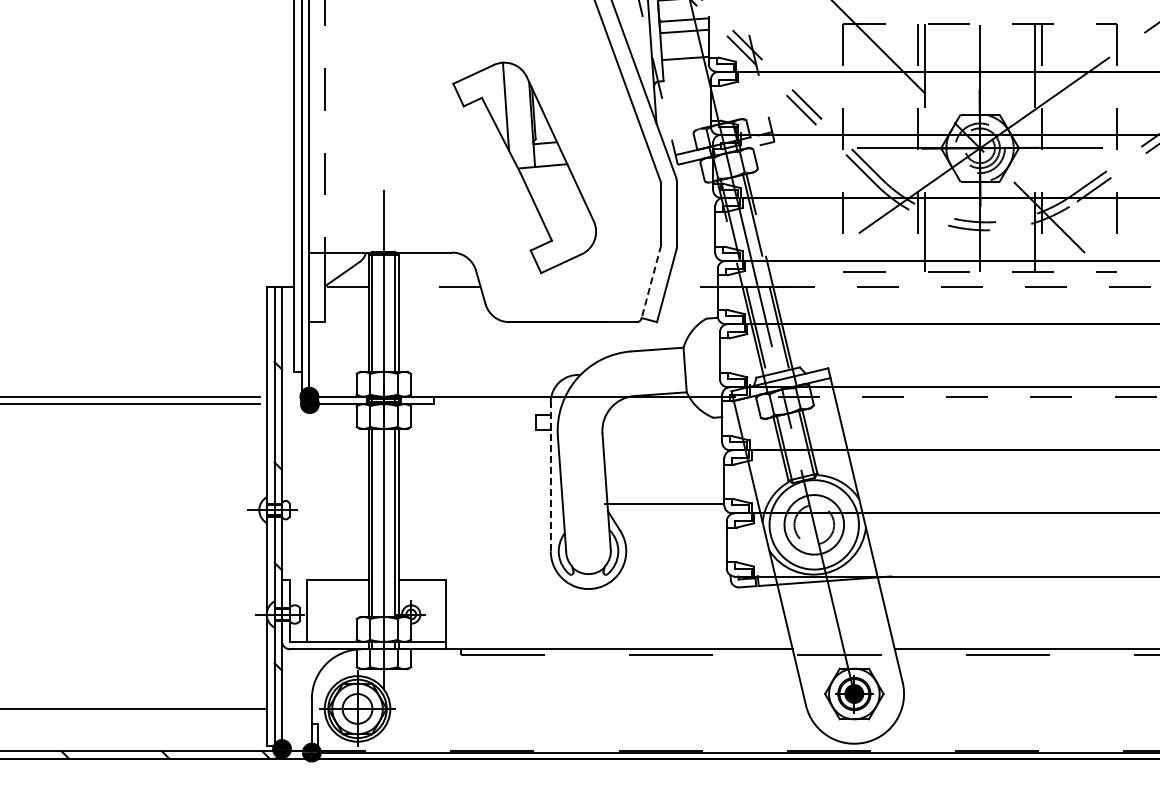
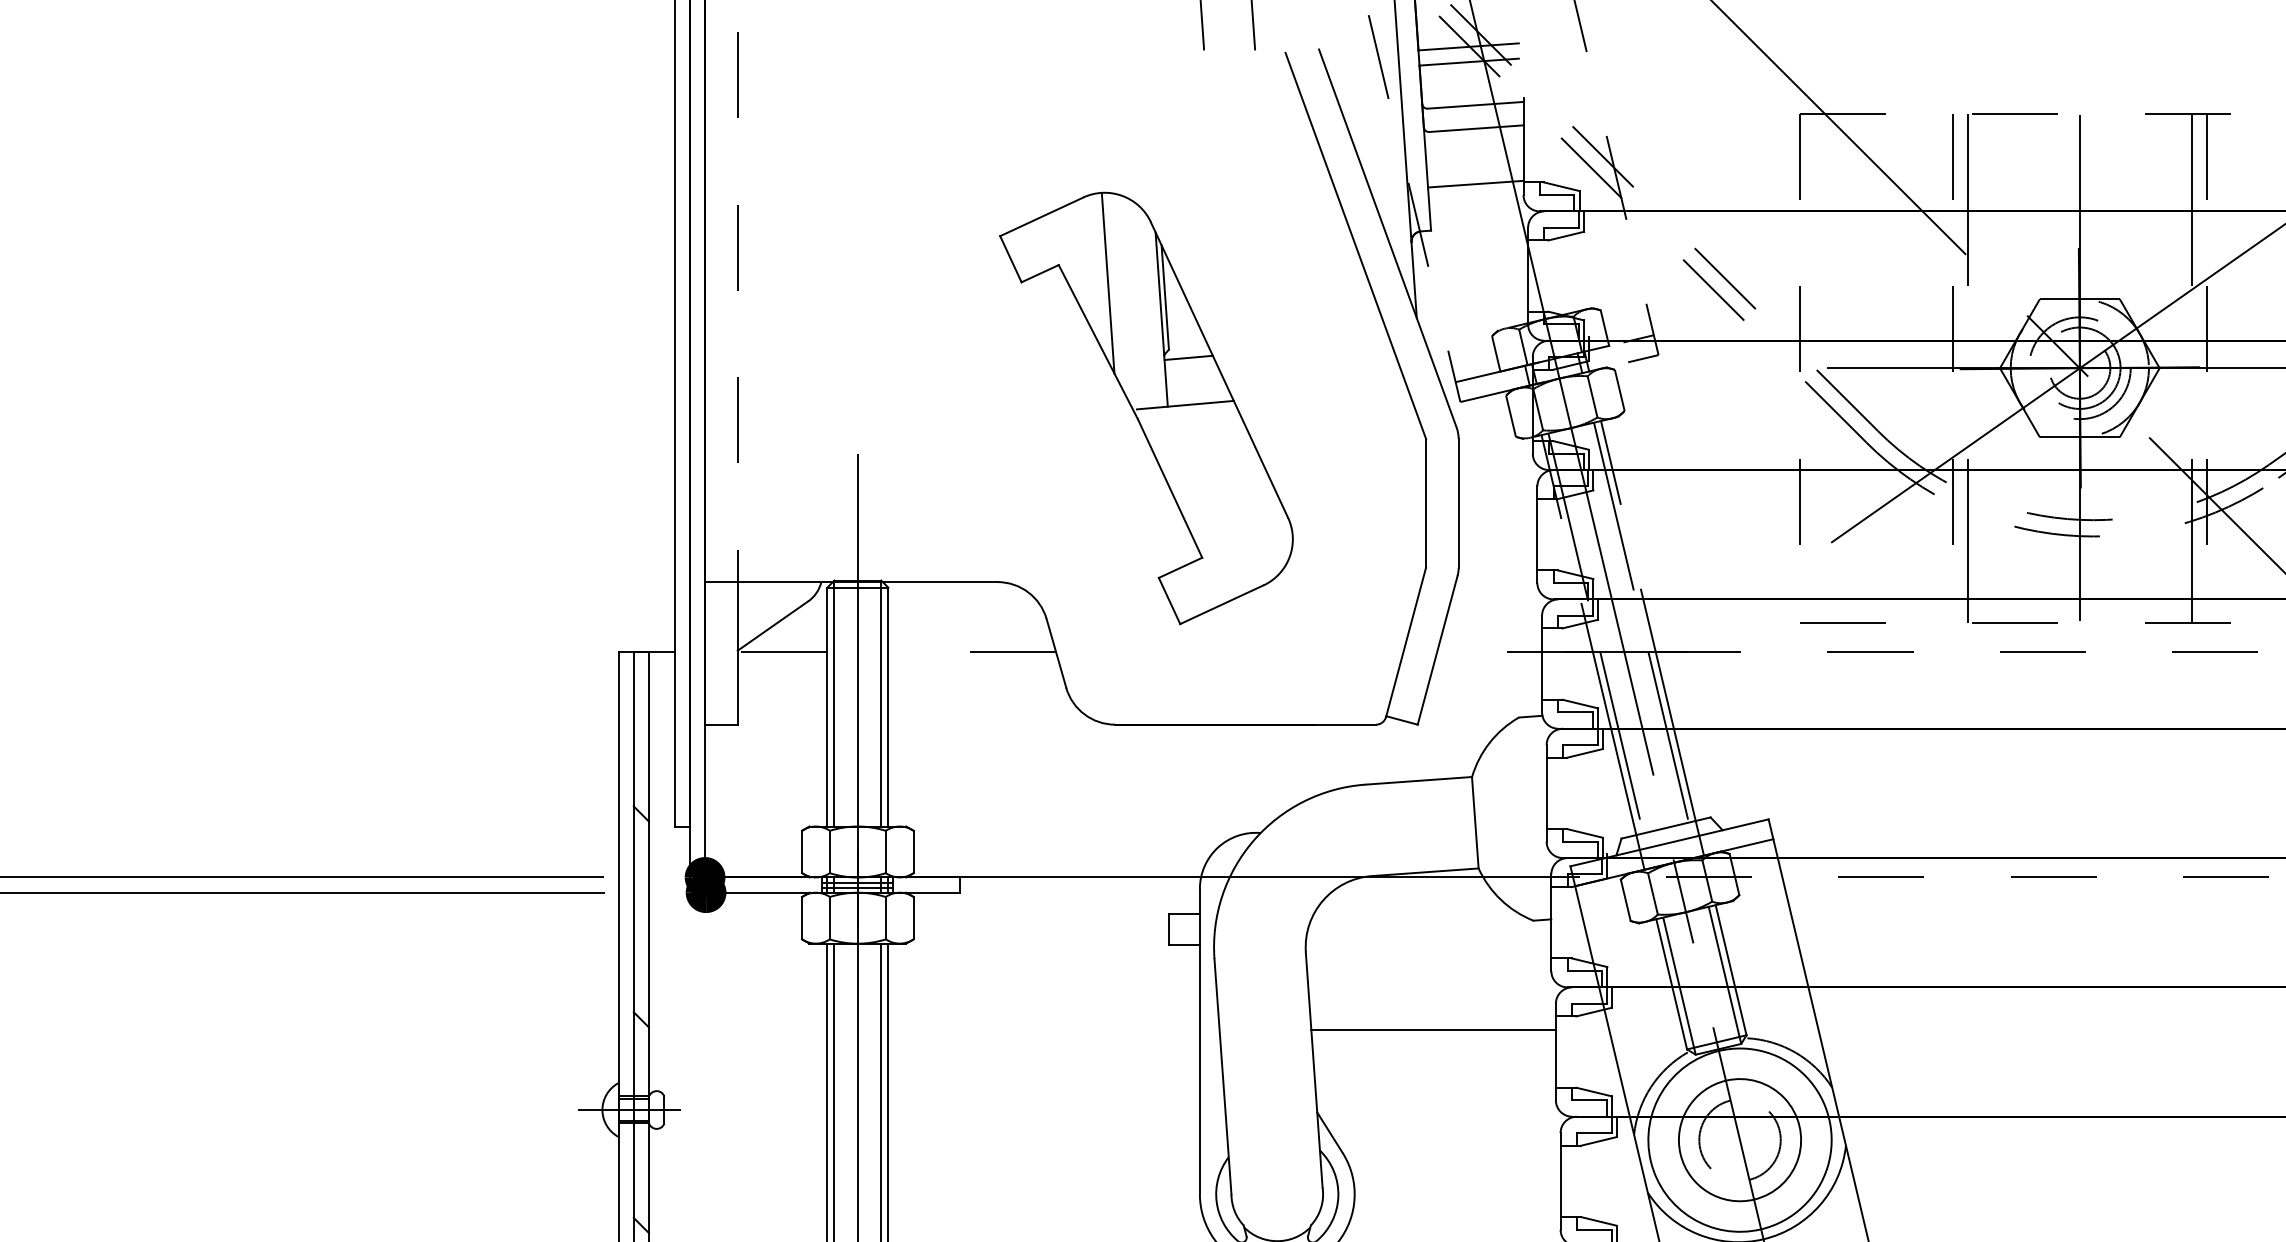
line: (651, 282) -> (1406, 643), dashed -> solid
line: (550, 476) -> (1199, 1041), dashed -> solid
line: (664, 504) -> (1433, 1030), moved

